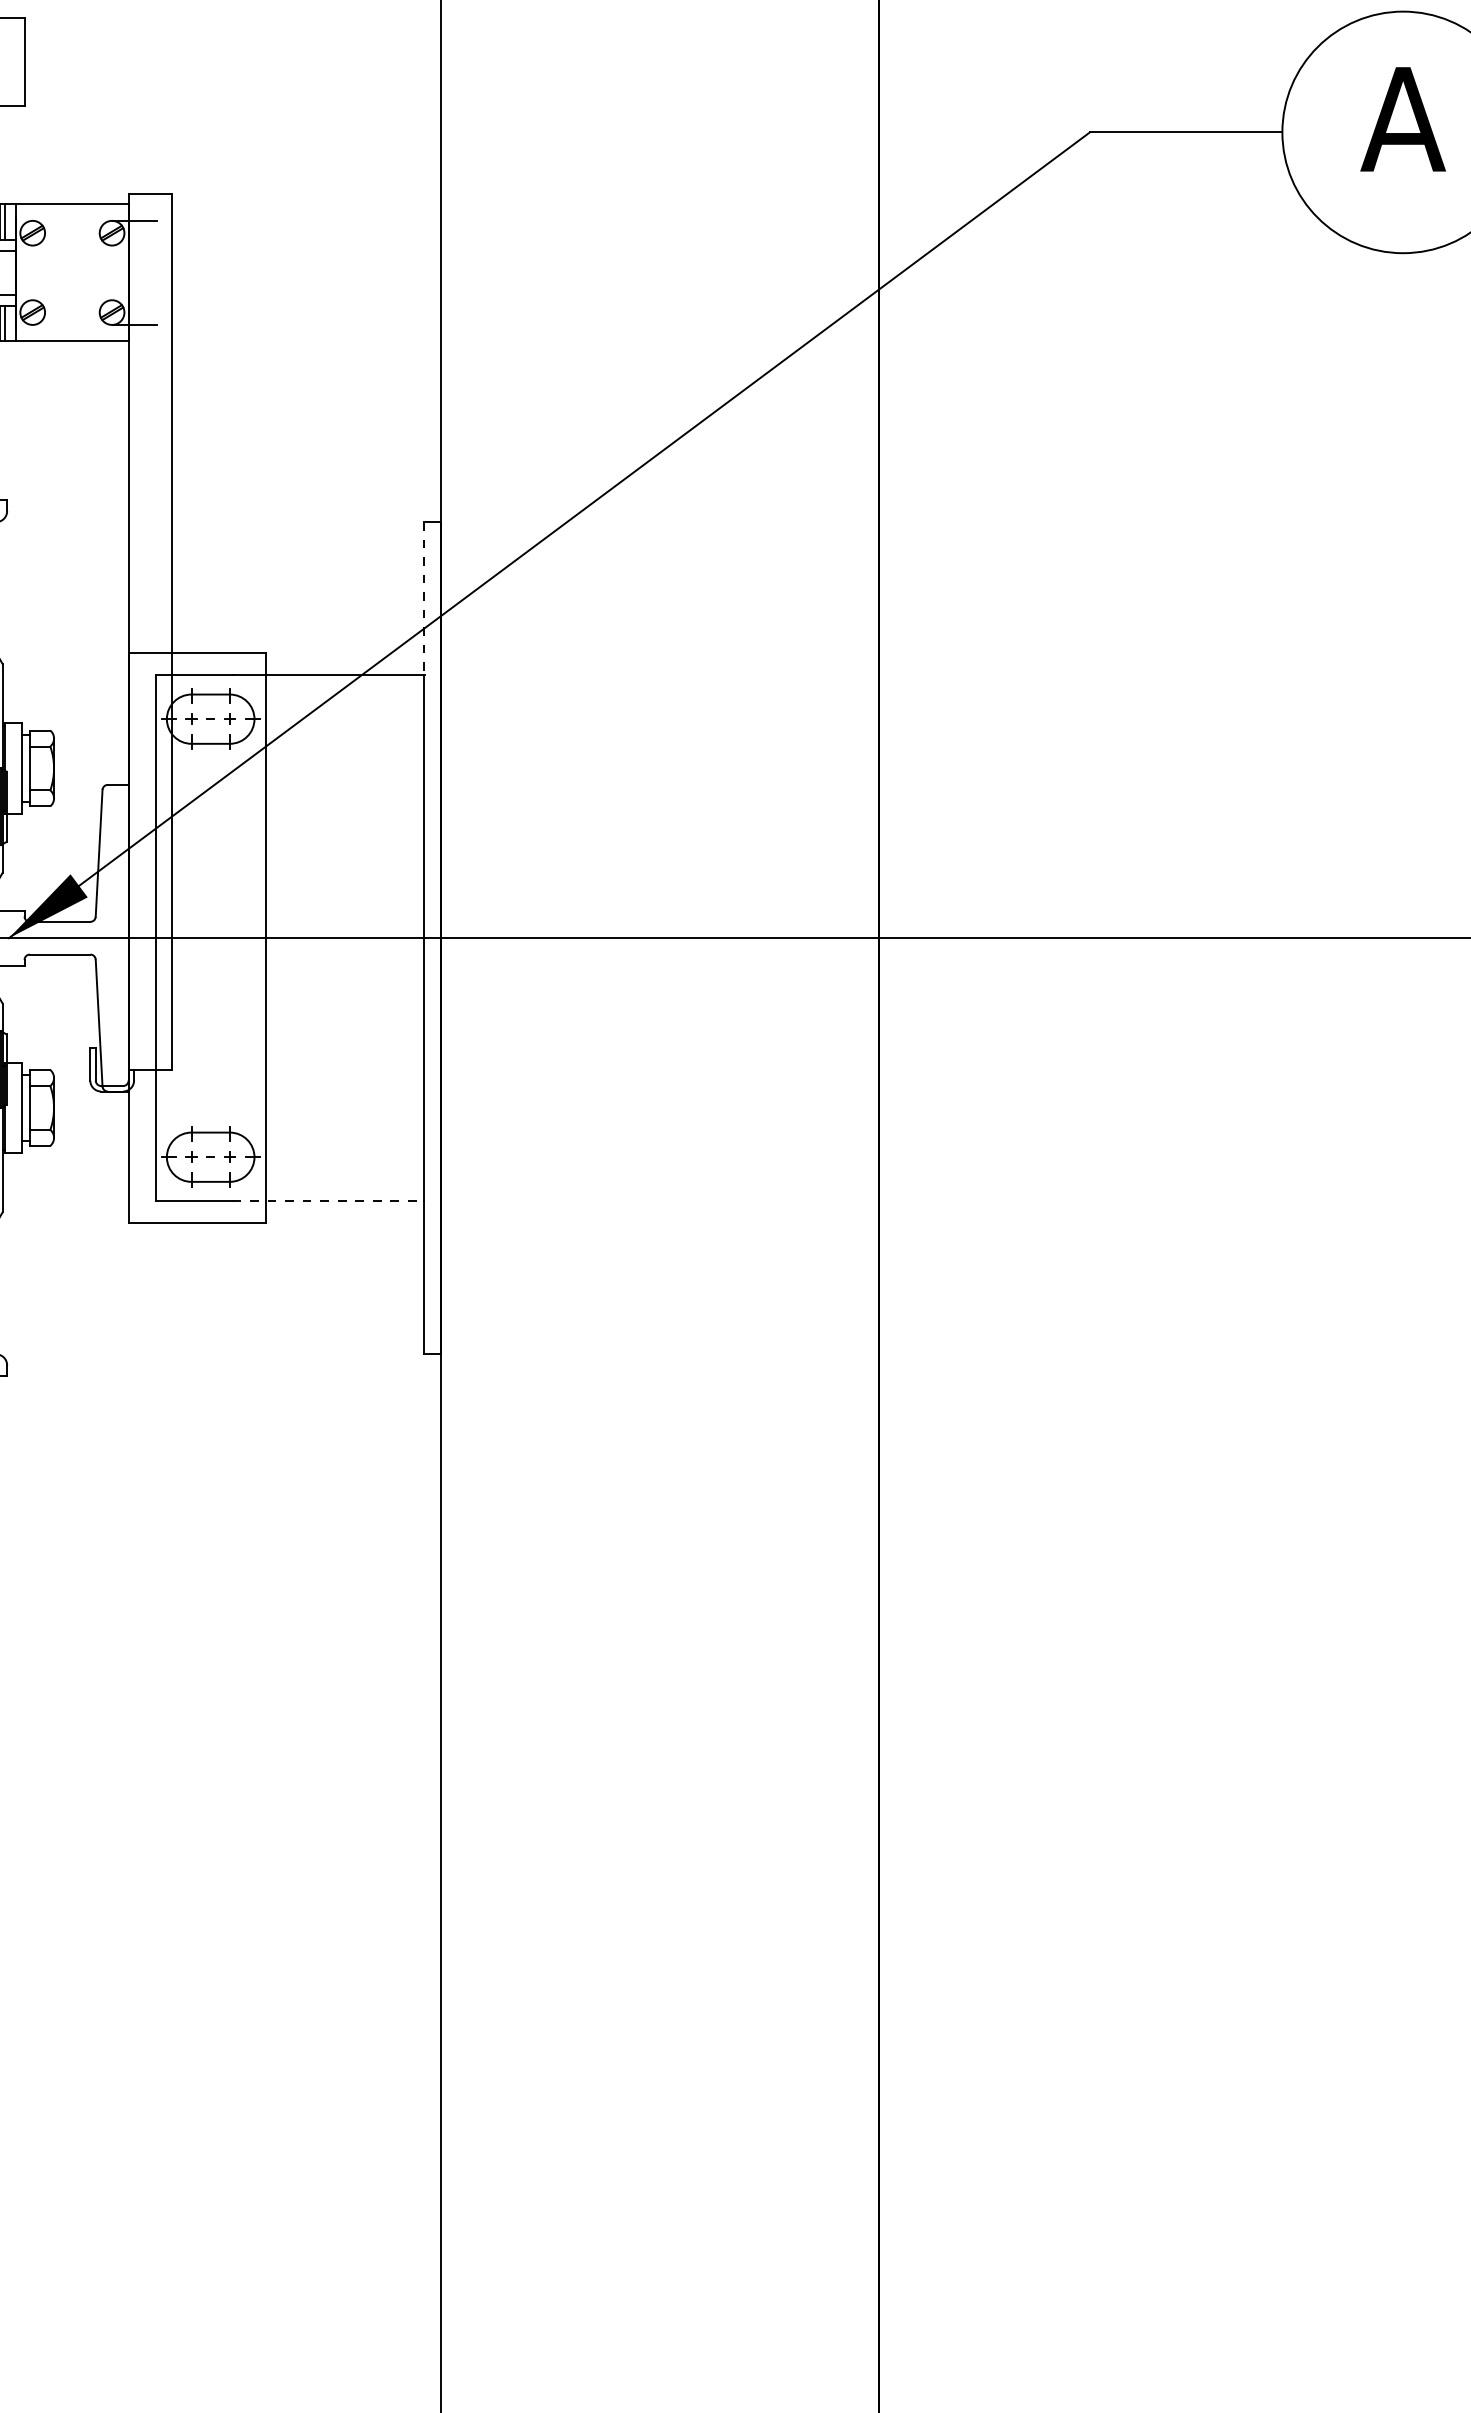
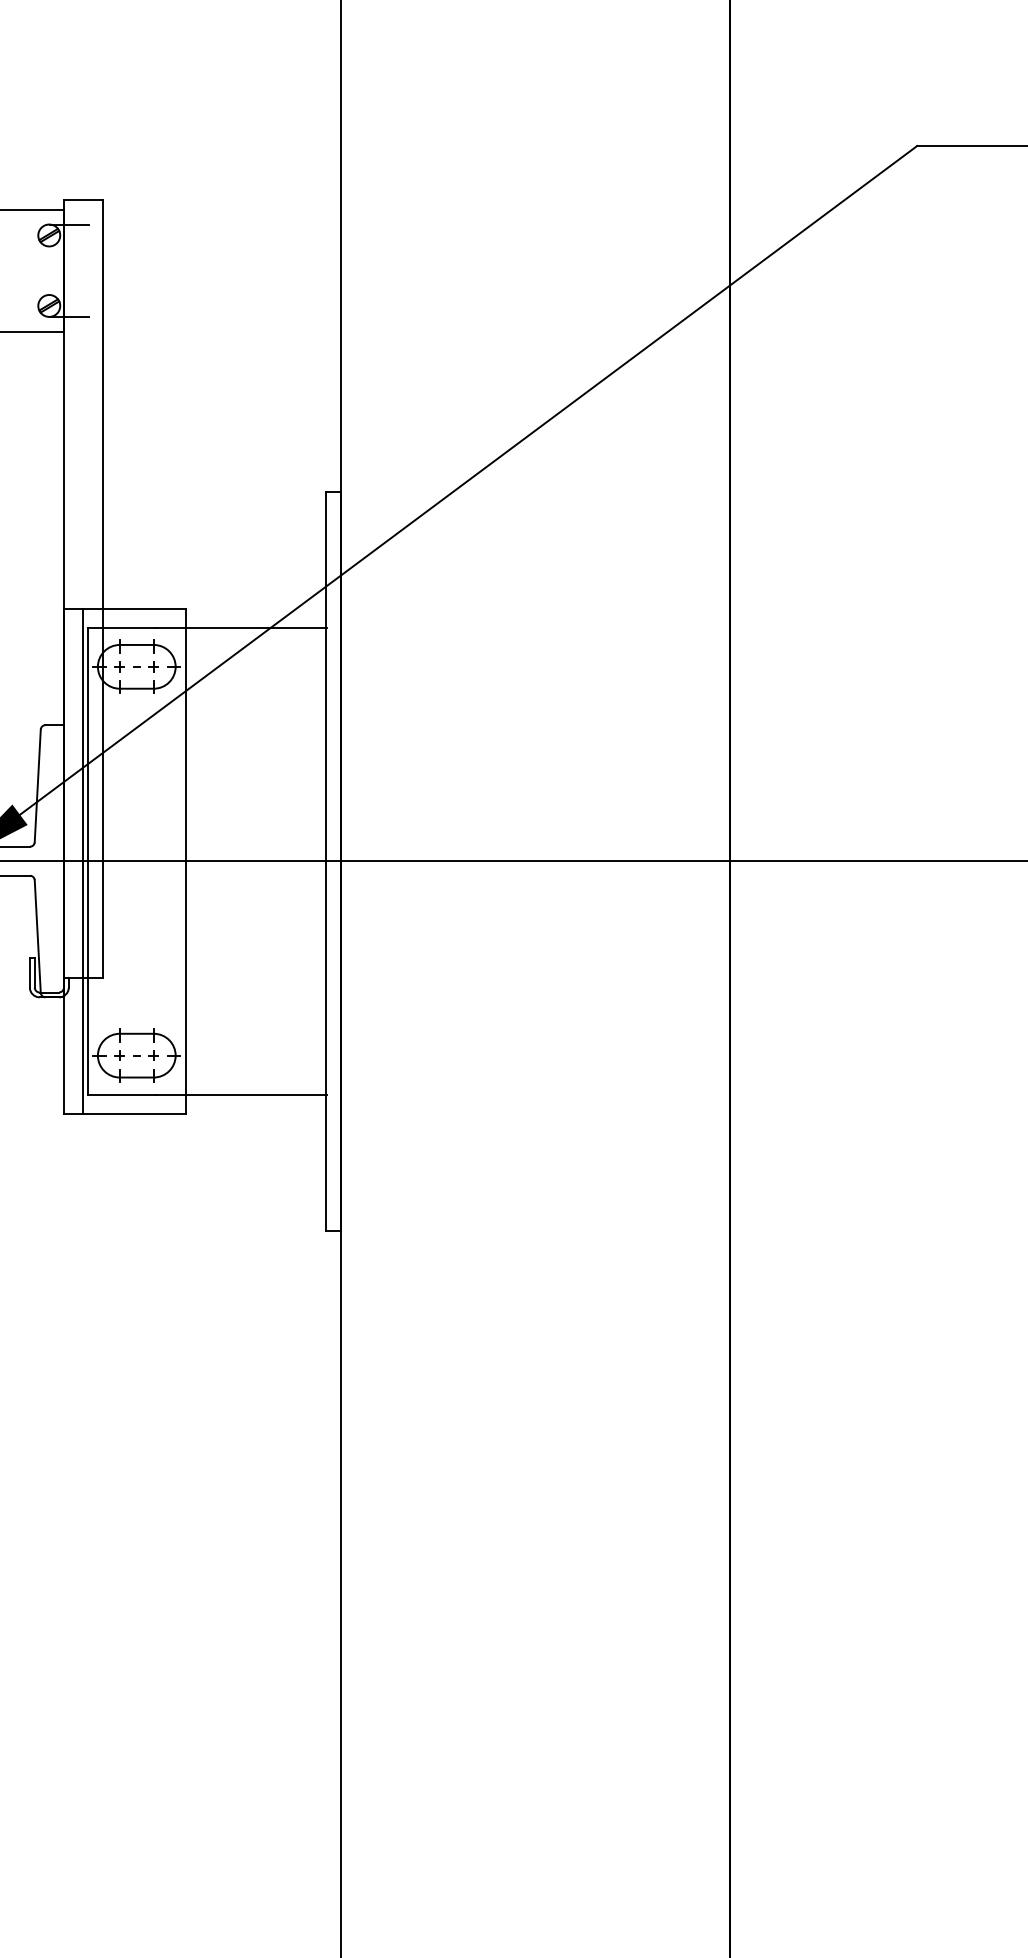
line: (424, 598) -> (326, 559), dashed -> solid
line: (150, 937) -> (83, 860), added
line: (329, 1201) -> (242, 1094), dashed -> solid

